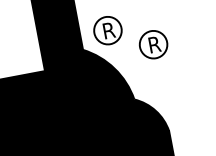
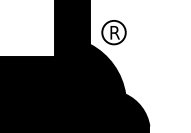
part: (152, 44) -> (149, 51), removed

